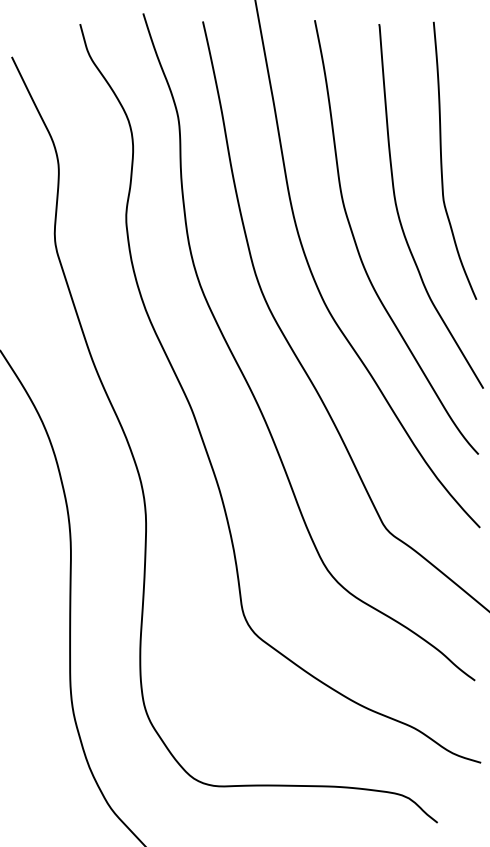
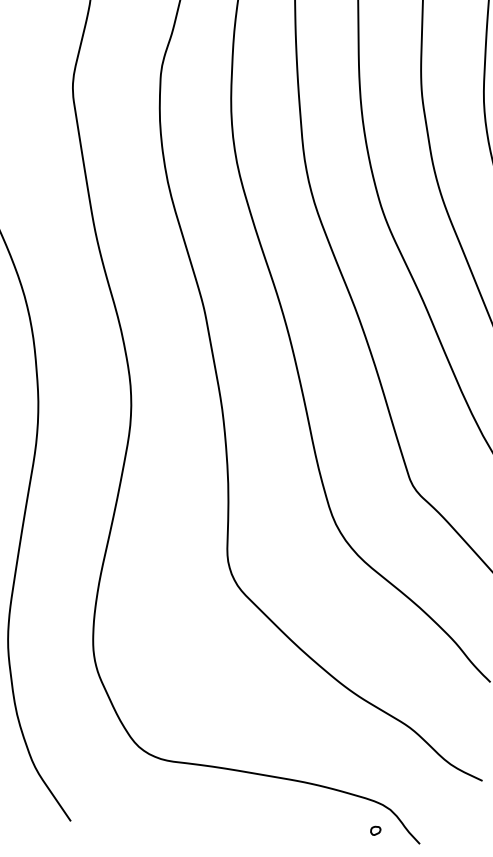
part: (399, 817) -> (375, 830), added

